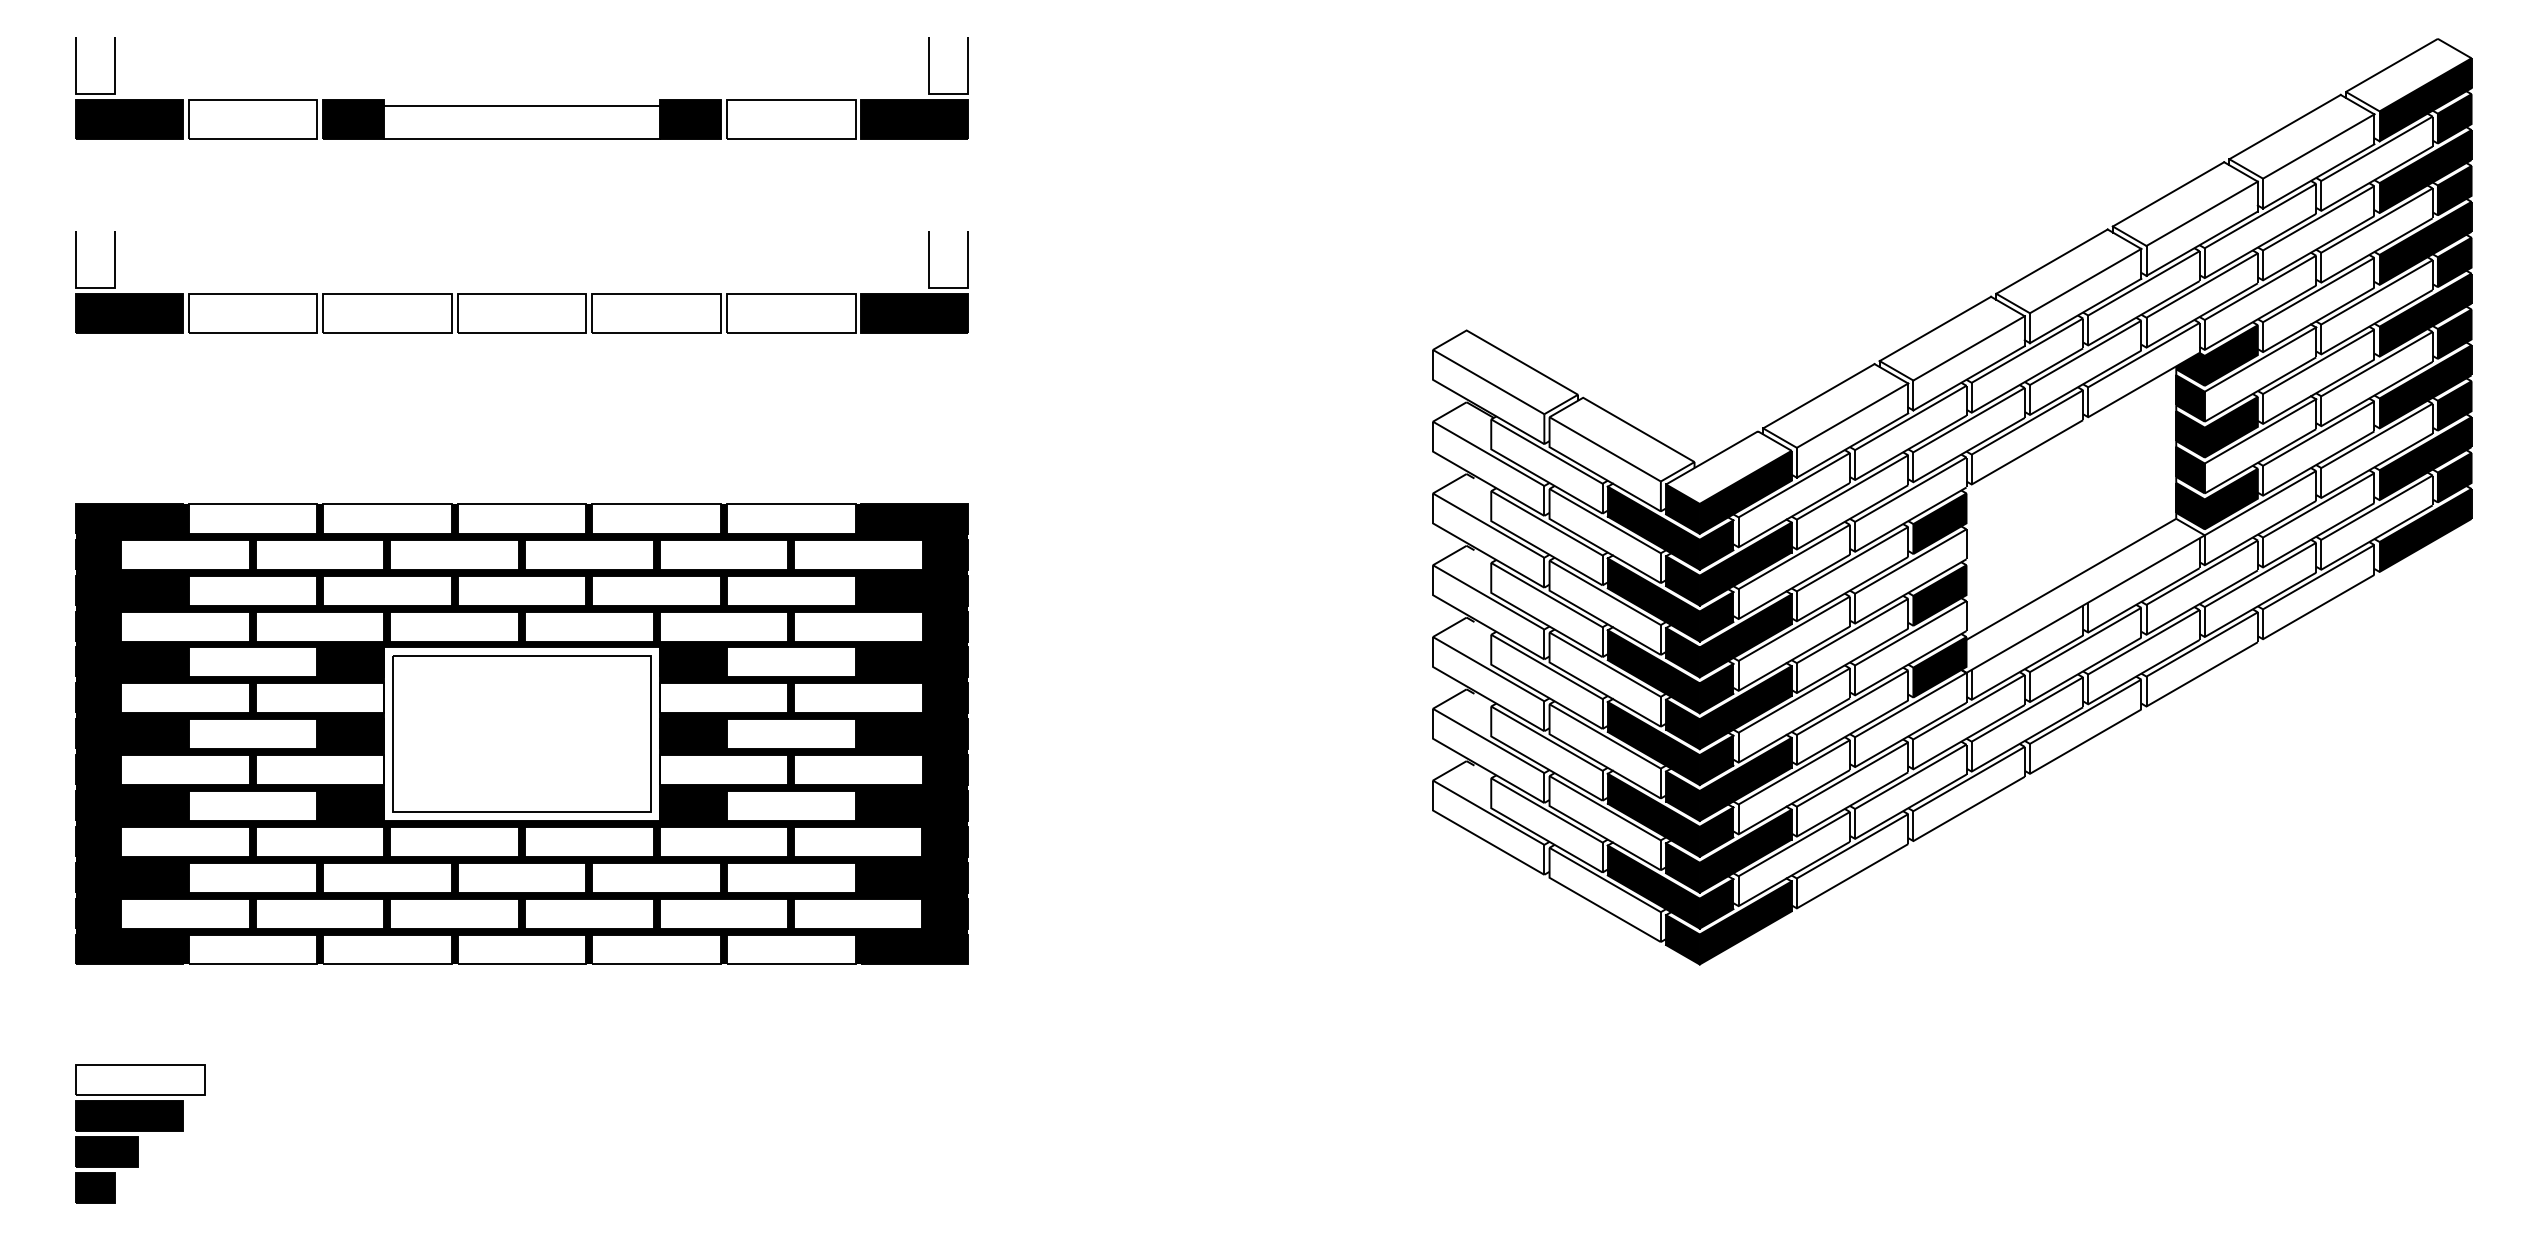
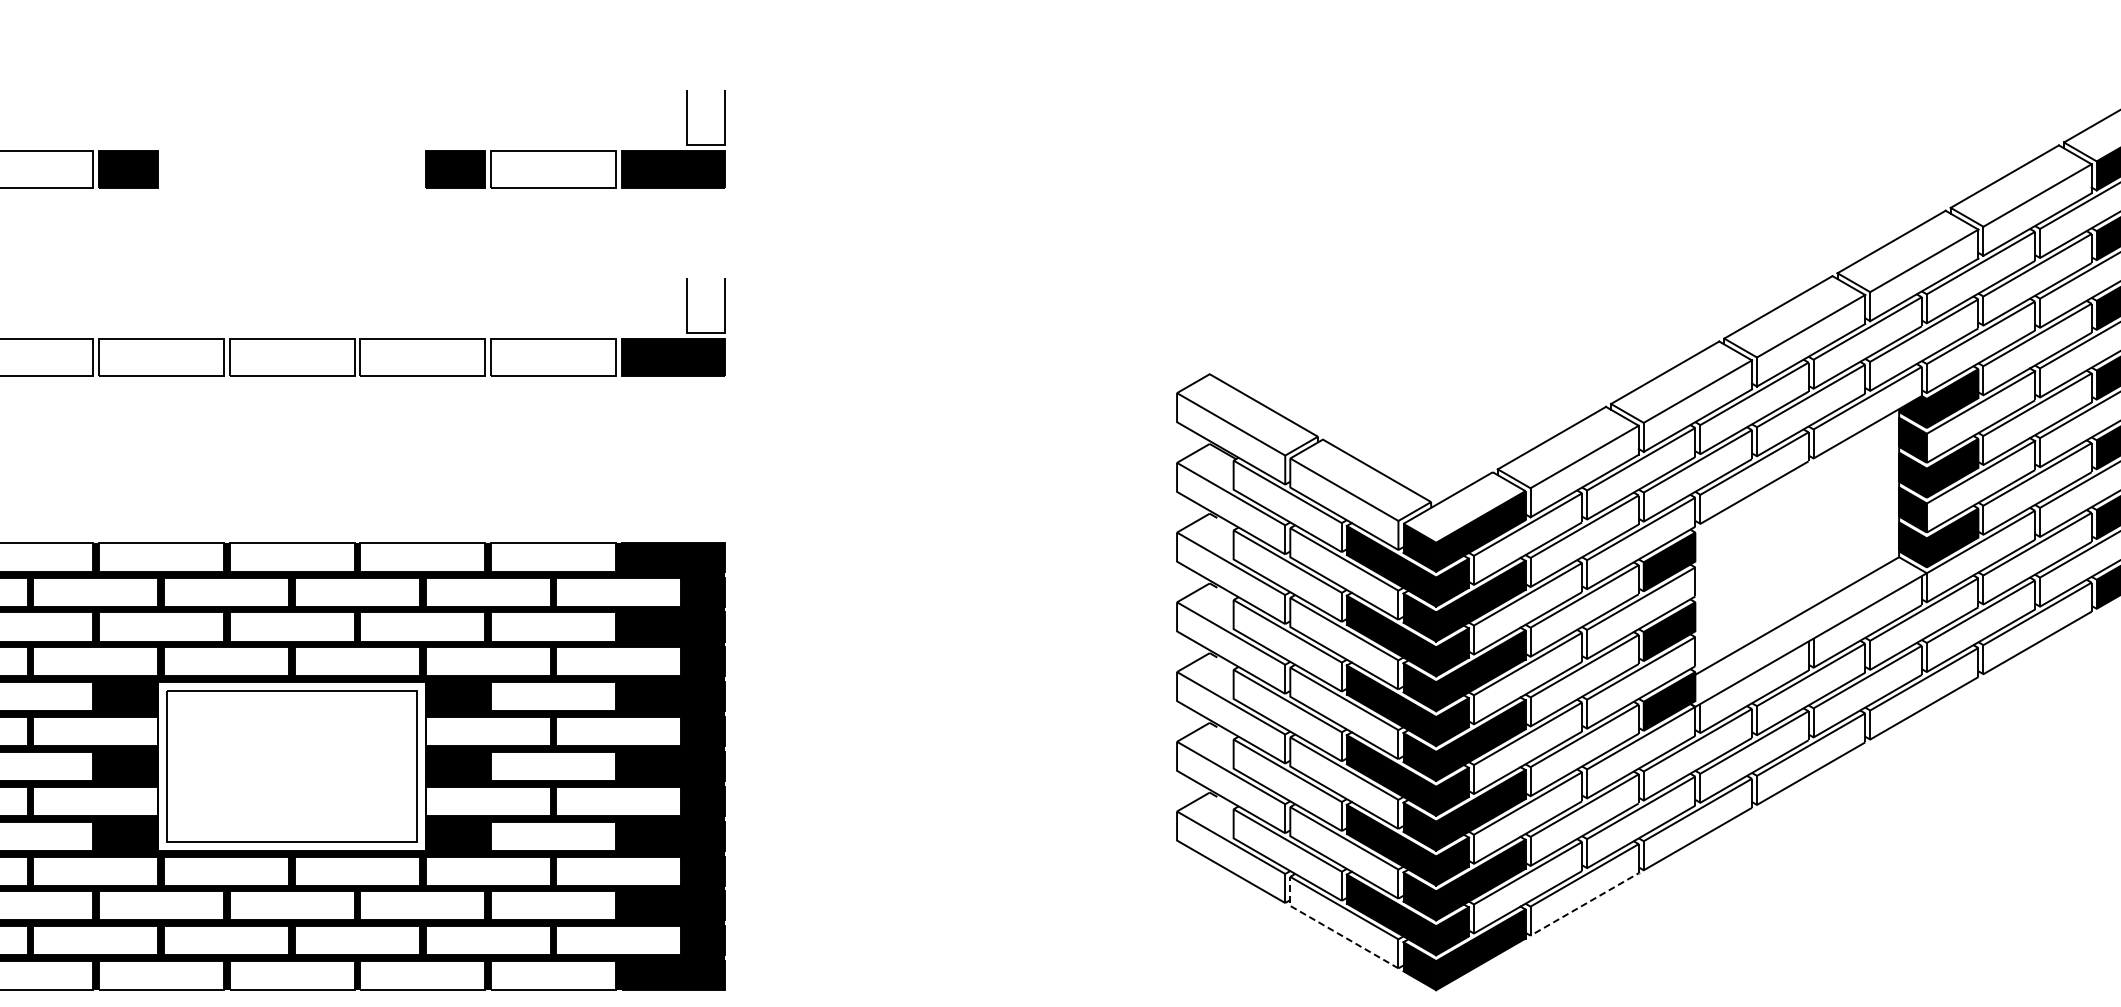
line: (521, 106) -> (291, 156), removed
line: (521, 139) -> (291, 188), removed
line: (1849, 877) -> (1581, 905), solid -> dashed
line: (1591, 902) -> (1331, 929), solid -> dashed

